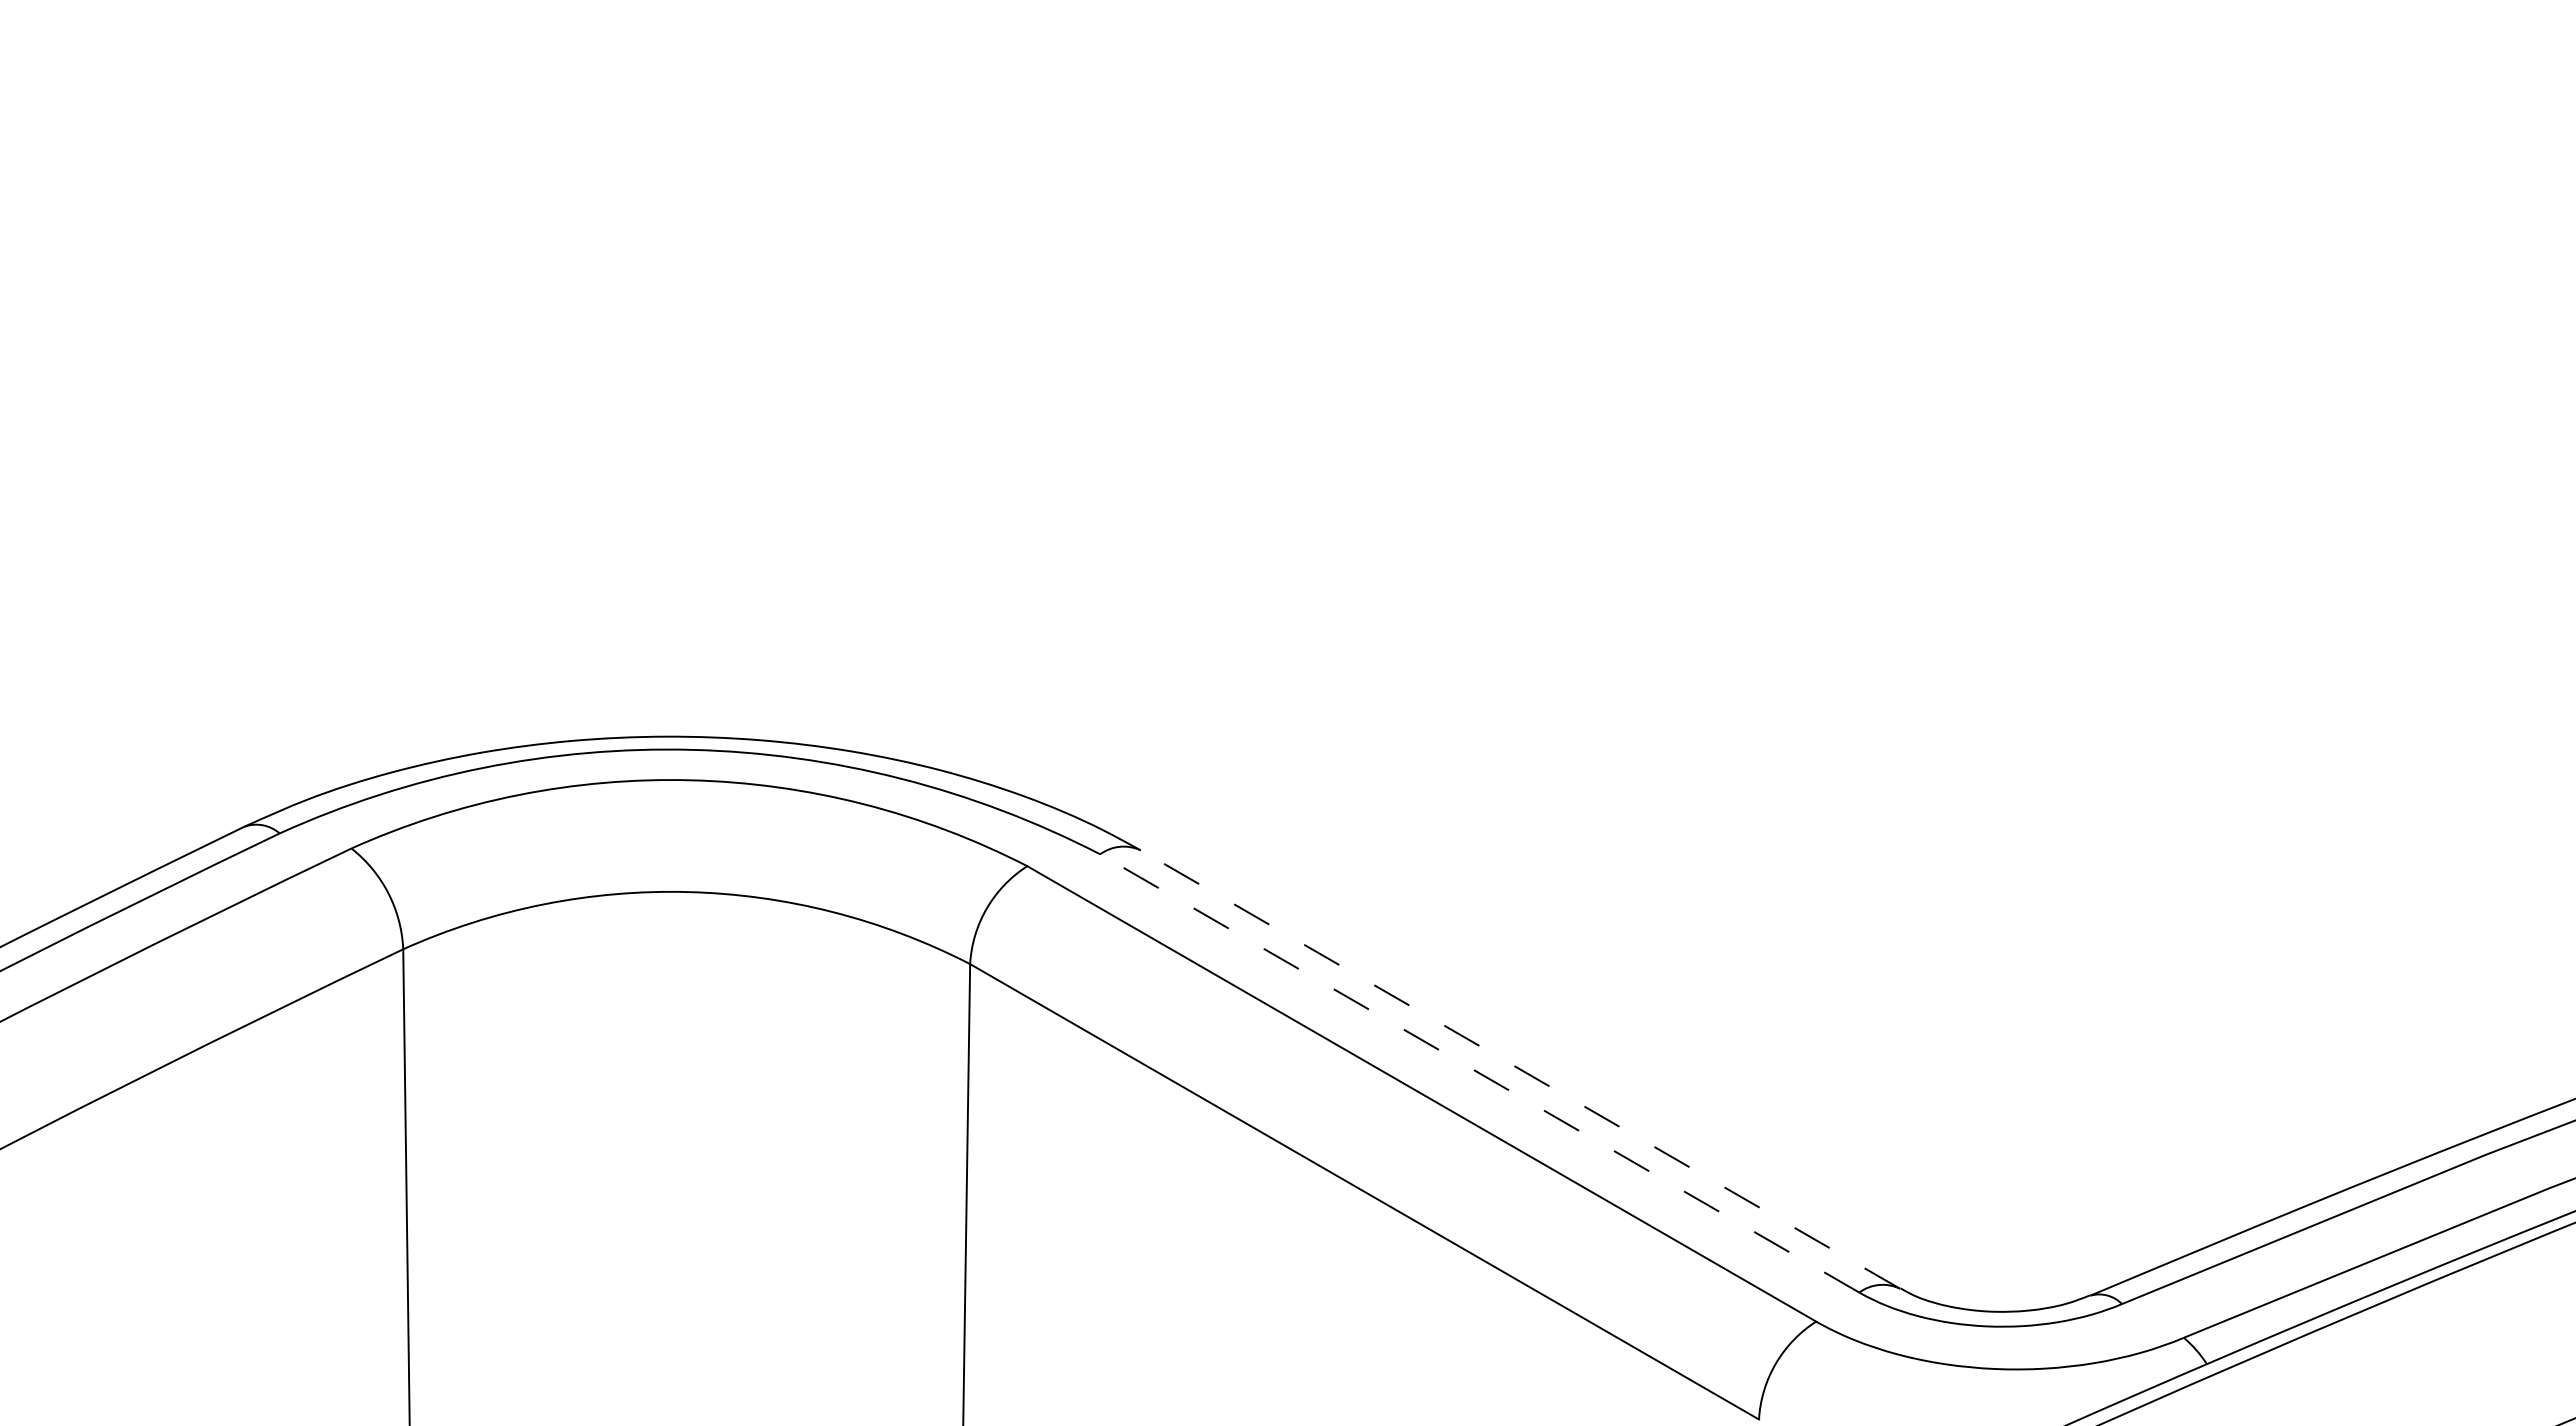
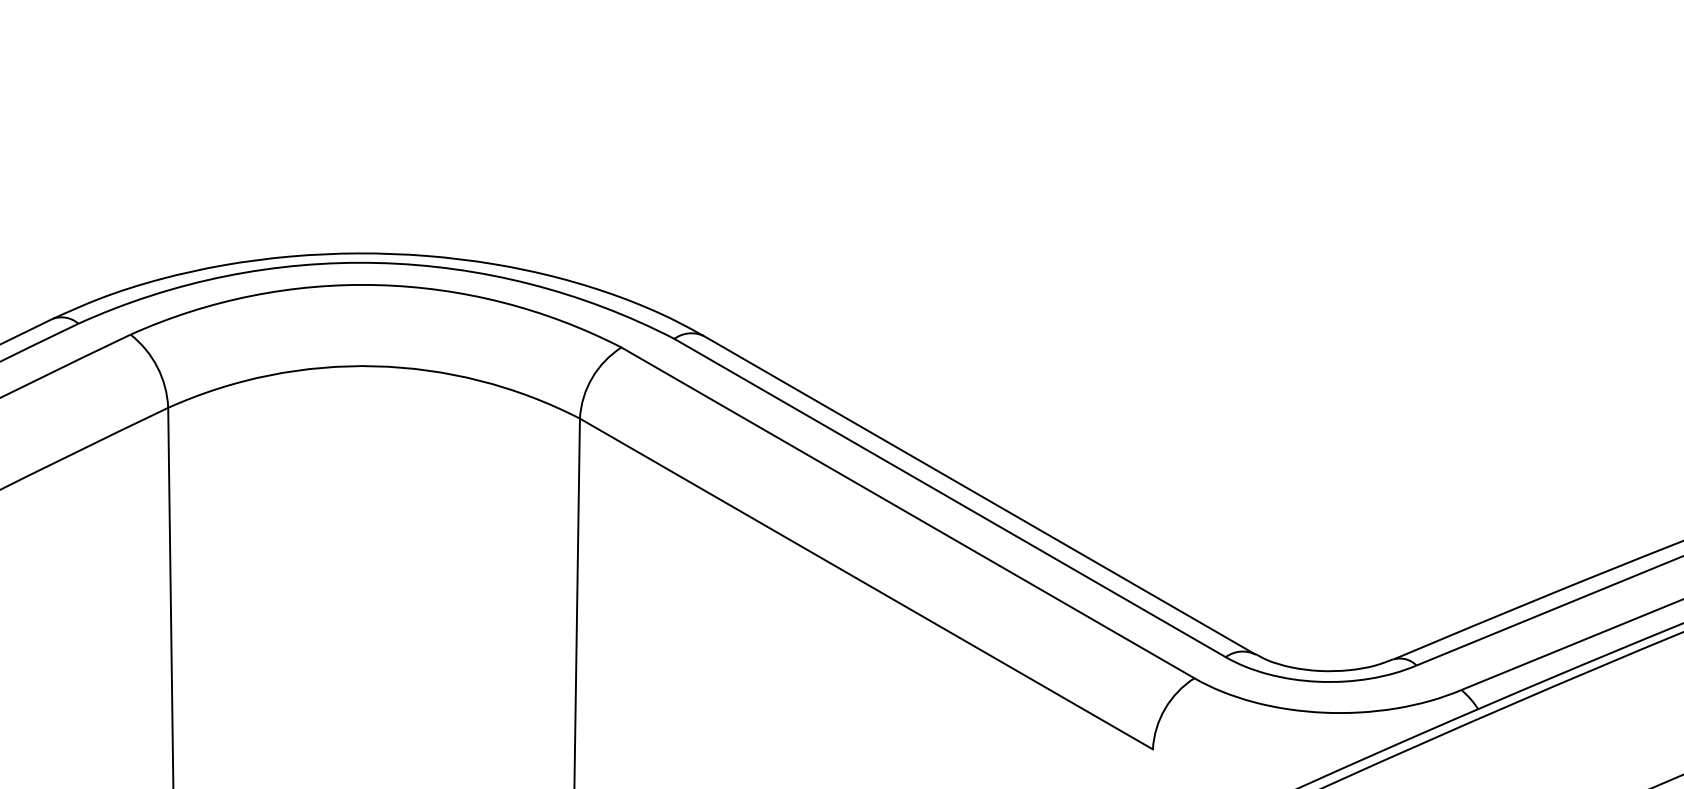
line: (1519, 1069) -> (978, 495), dashed -> solid
line: (1479, 1073) -> (949, 498), dashed -> solid

